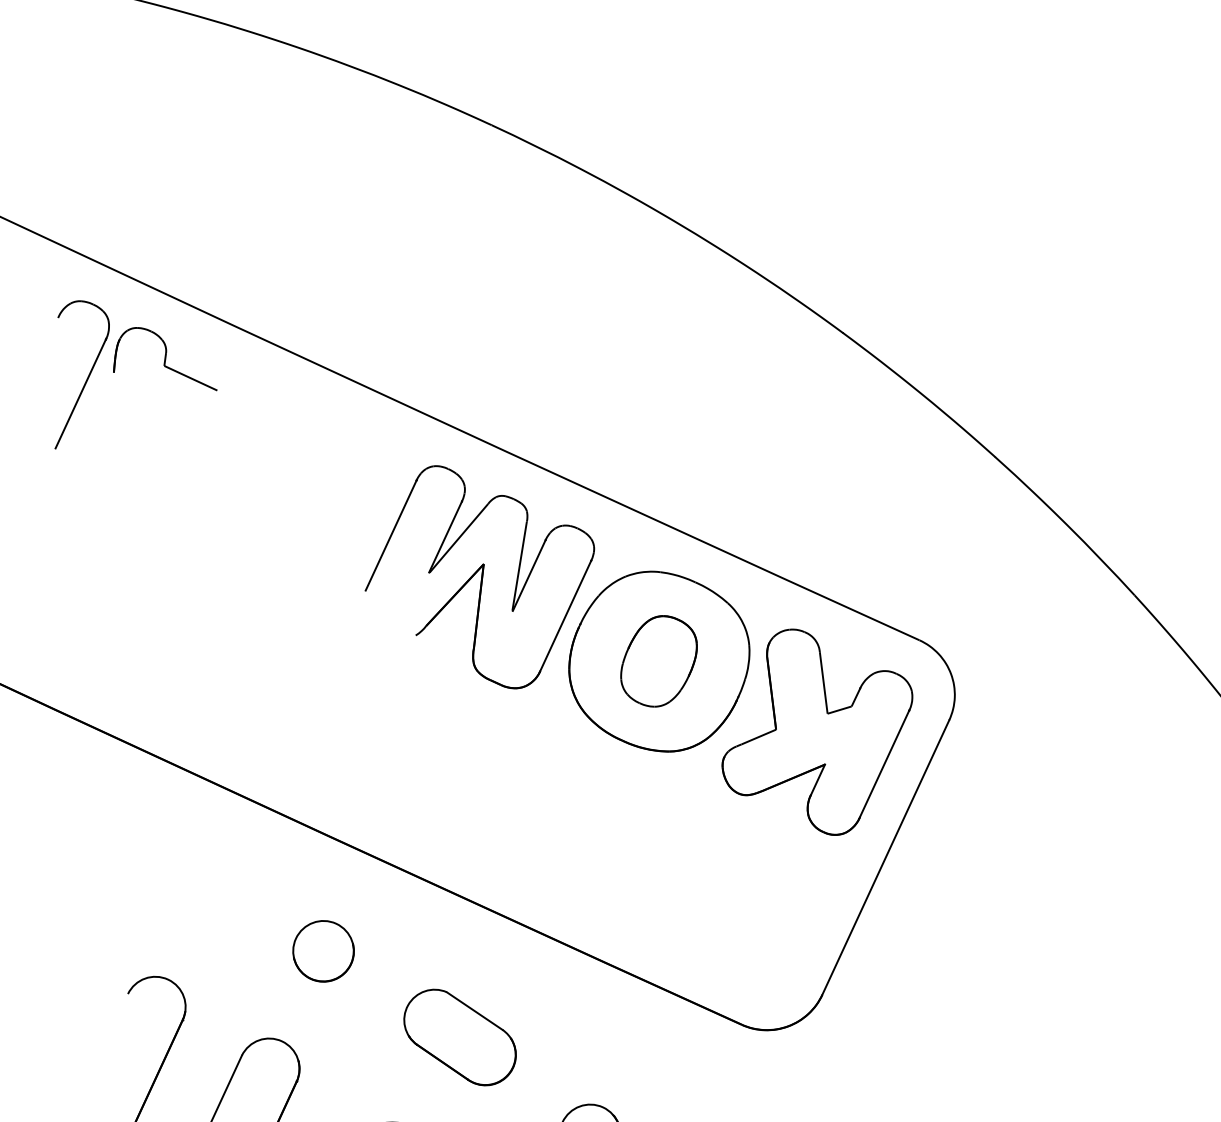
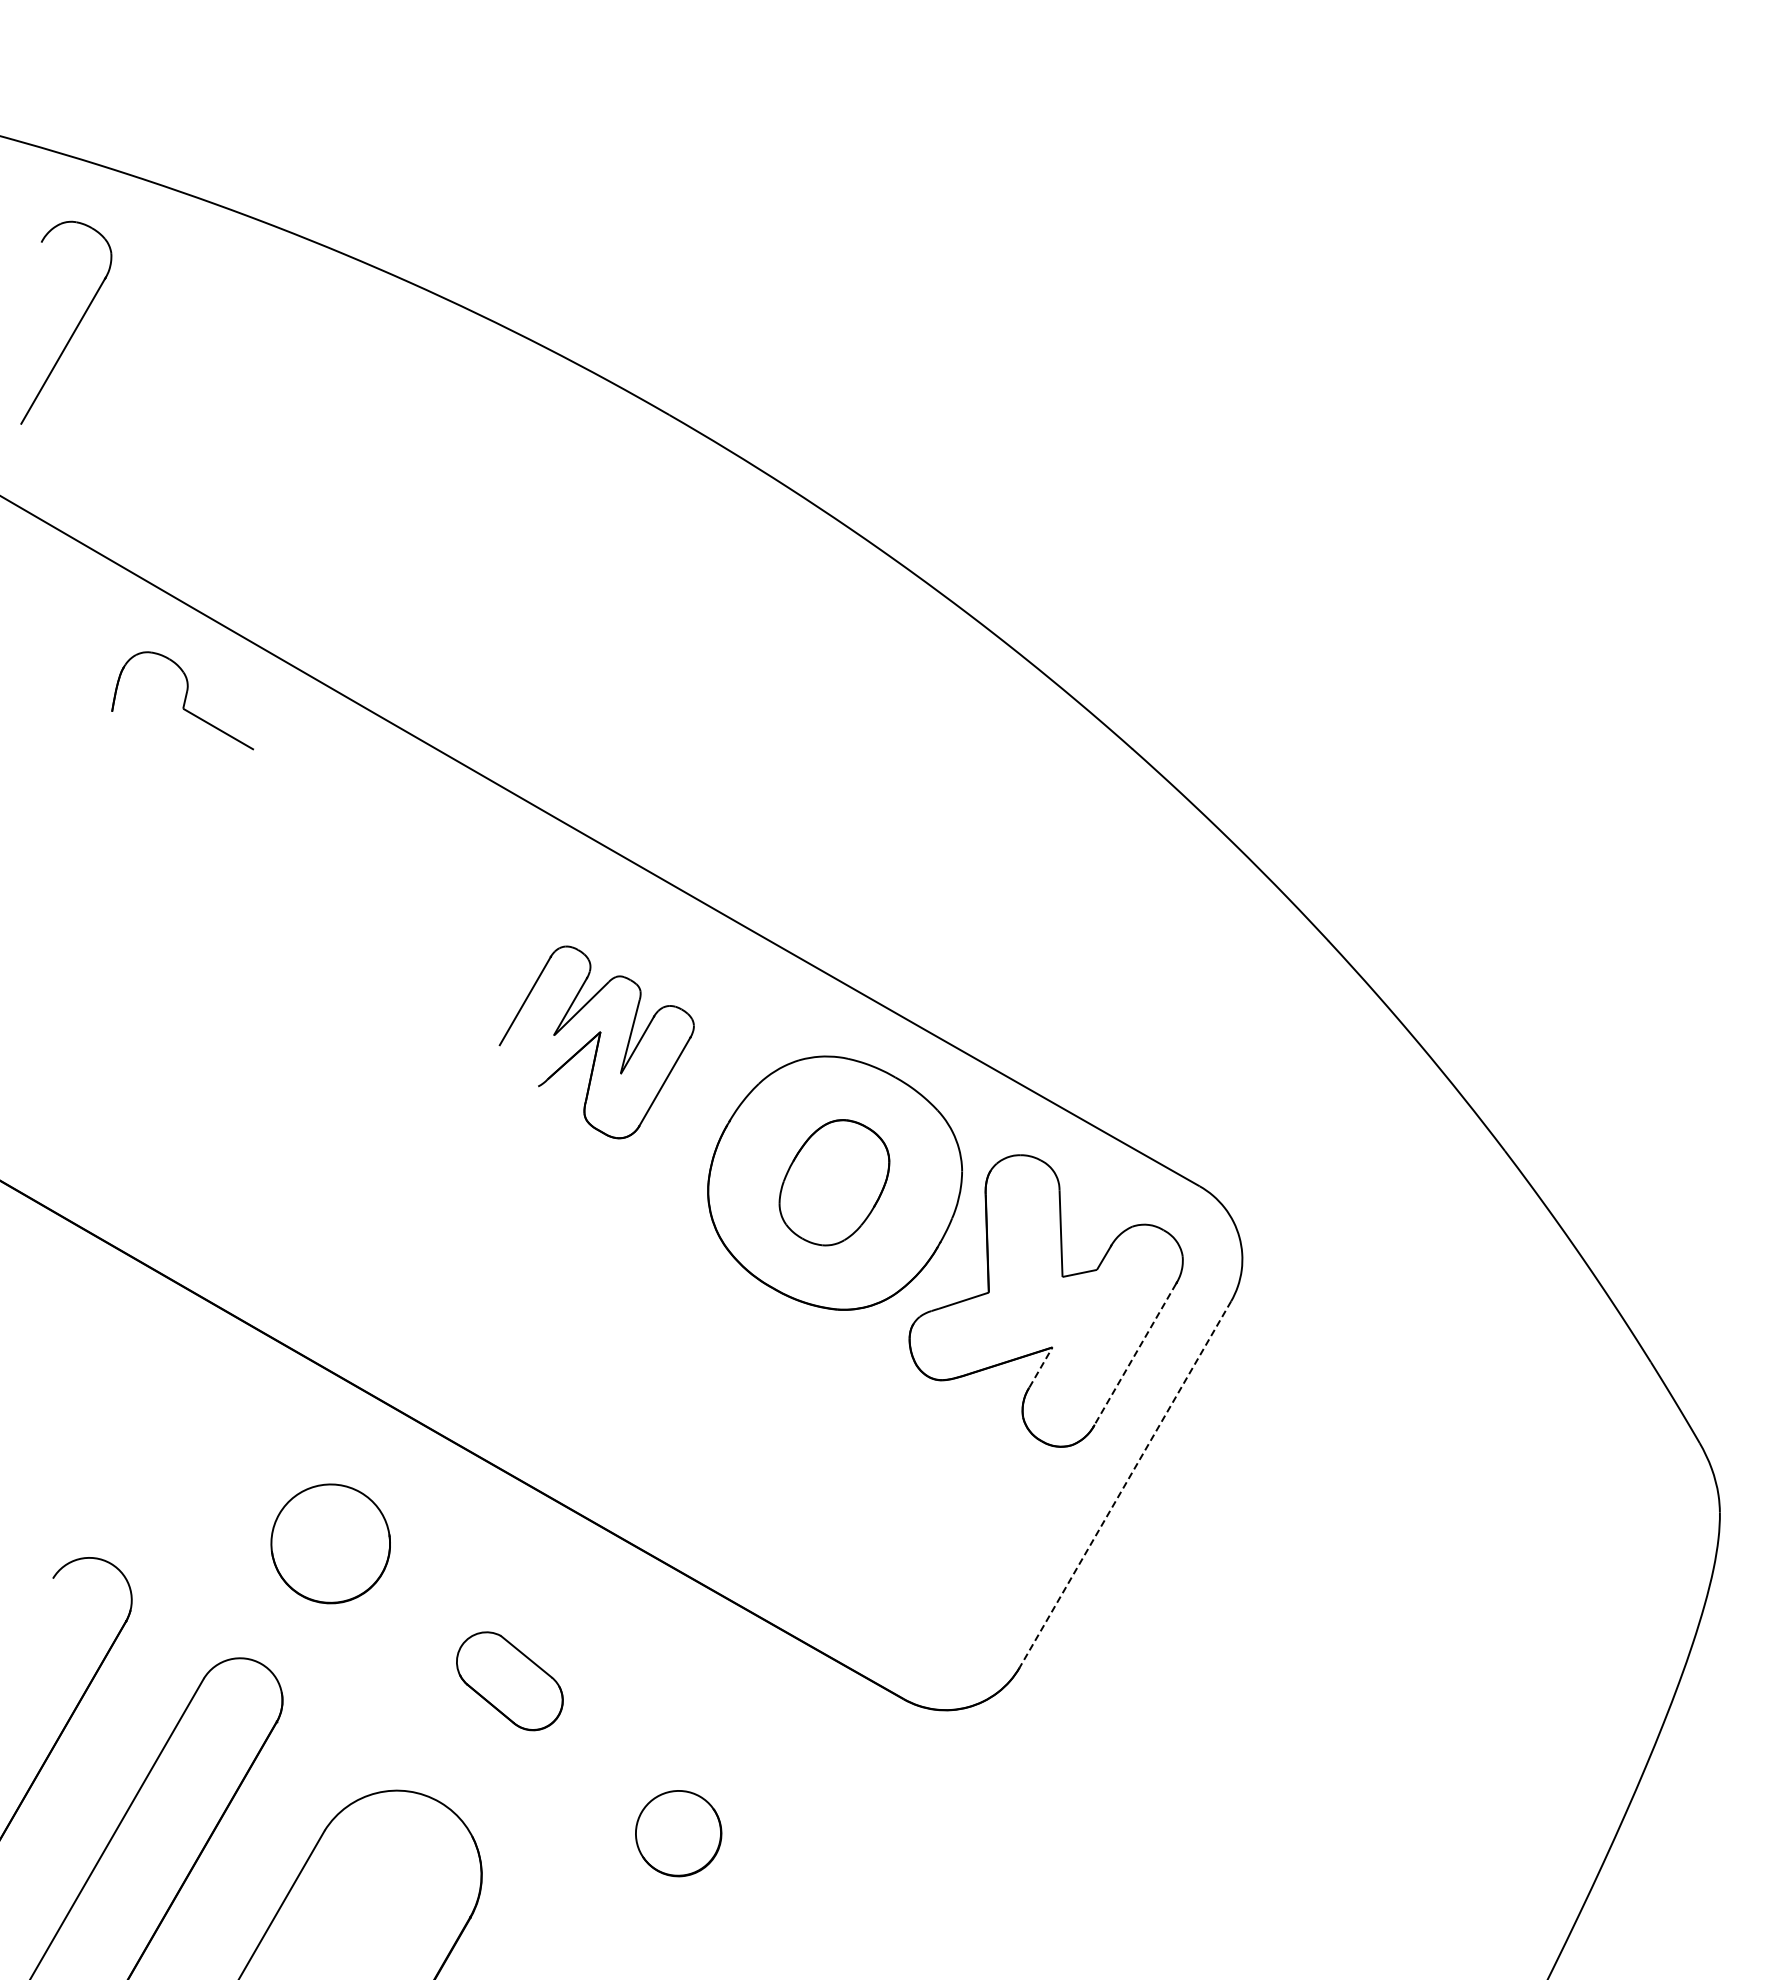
part: (87, 376) -> (75, 327), moved
part: (480, 576) -> (596, 1042), size x0.6
line: (884, 764) -> (1135, 1354), solid -> dashed
line: (818, 778) -> (1041, 1366), solid -> dashed
line: (885, 857) -> (1125, 1484), solid -> dashed
part: (323, 951) -> (330, 1543), size x1.4
part: (459, 1037) -> (509, 1681), size x0.7

